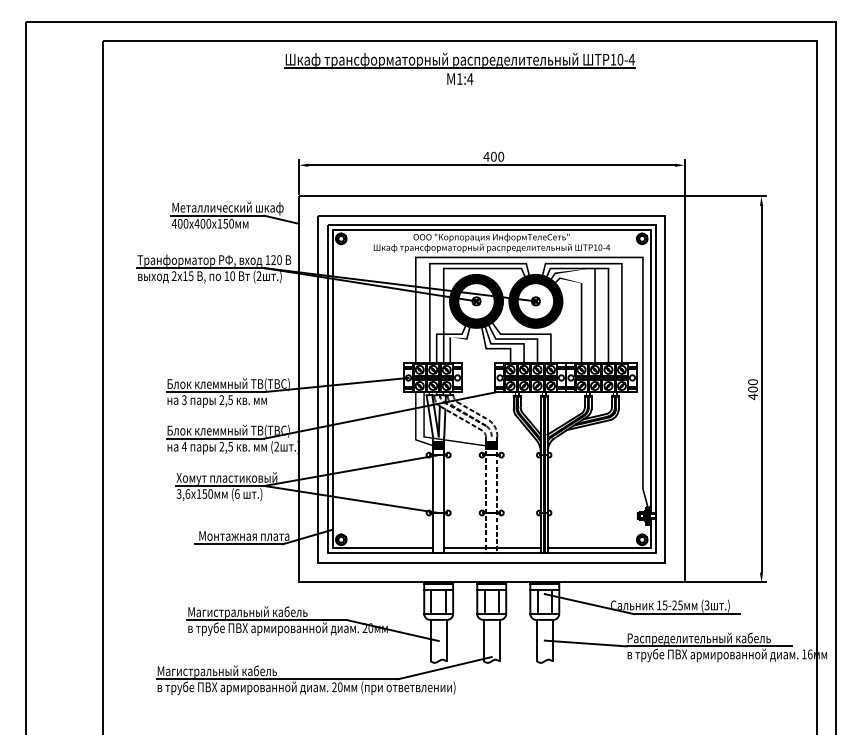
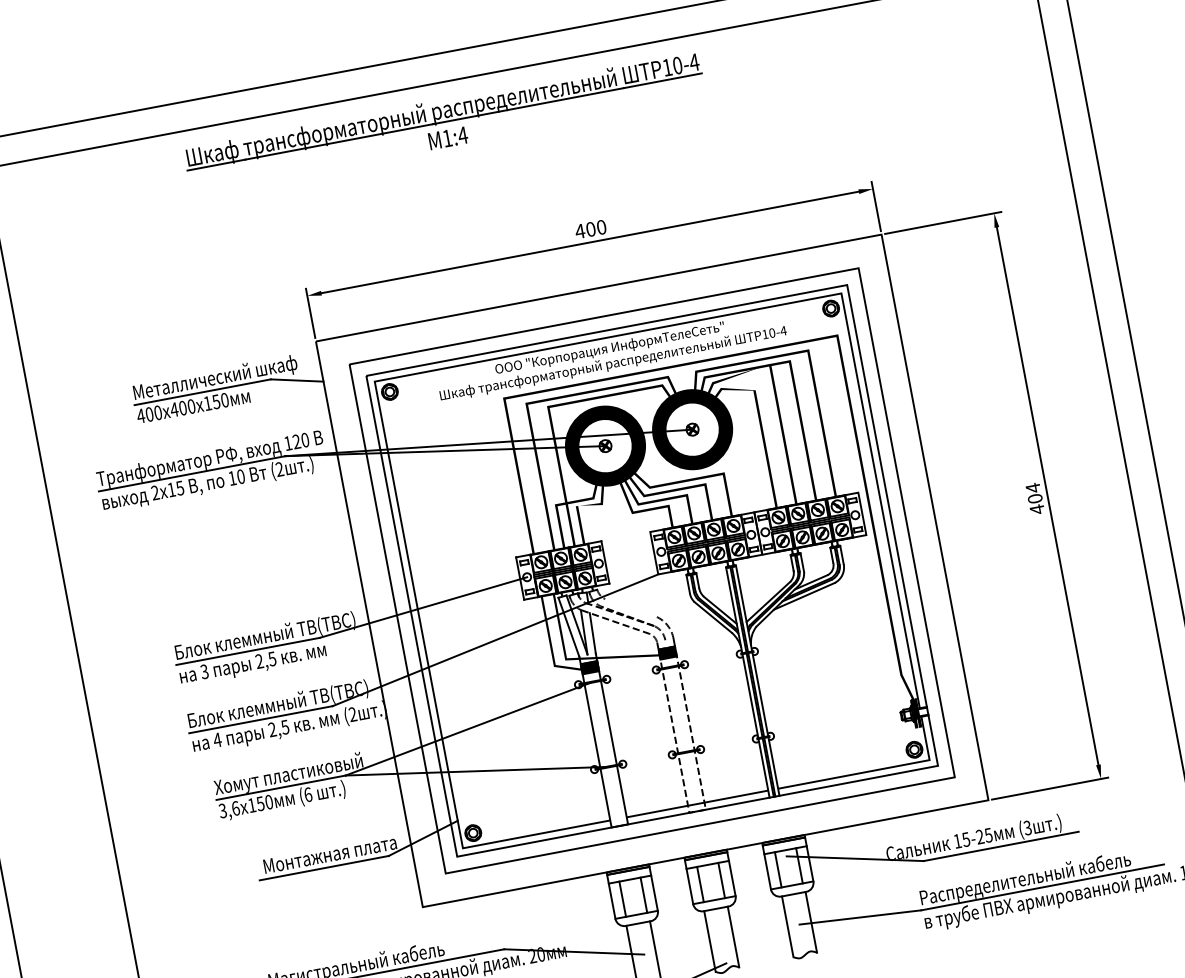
part: (459, 68) -> (444, 123), moved
text: (752, 382) -> (1032, 488), 400 -> 404
line: (472, 410) -> (629, 607), removed

